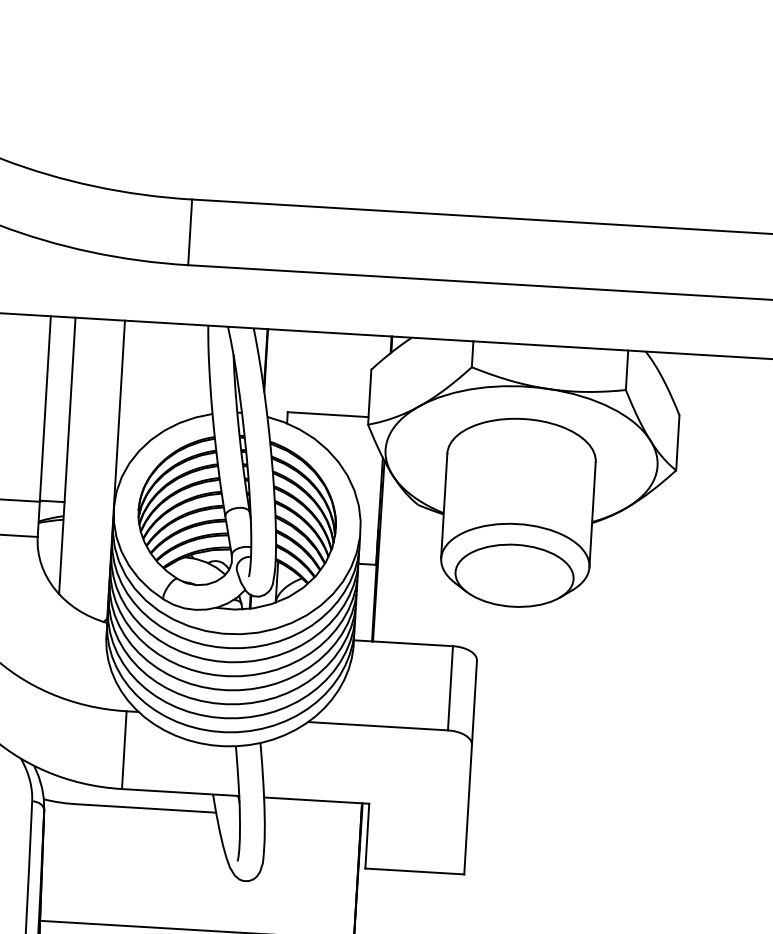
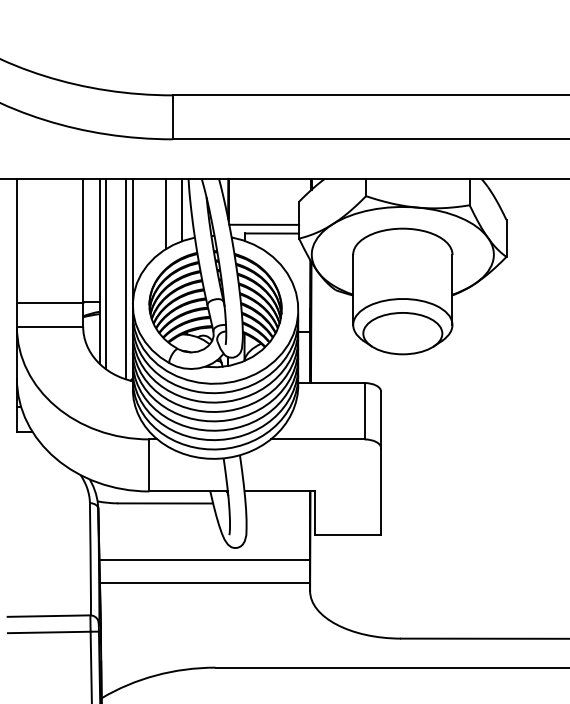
line: (196, 370) -> (182, 209), added
line: (170, 375) -> (165, 213), added
line: (317, 400) -> (264, 224), added
line: (77, 459) -> (106, 273), added
line: (106, 468) -> (126, 278), added
line: (198, 895) -> (204, 559), added

